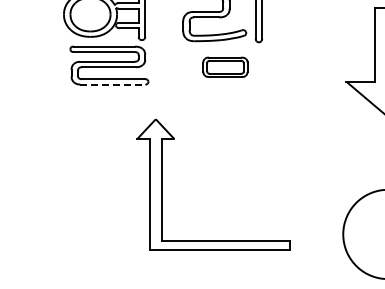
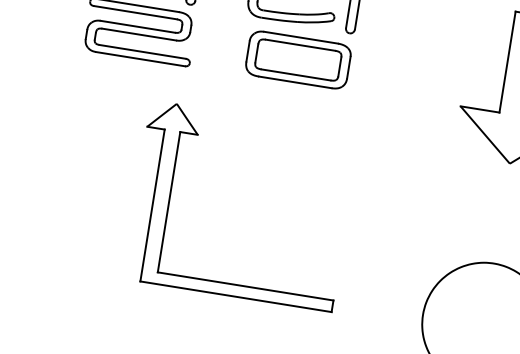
part: (225, 67) -> (298, 60), size x1.67
line: (112, 84) -> (140, 58), dashed -> solid
part: (162, 184) -> (171, 194), moved

